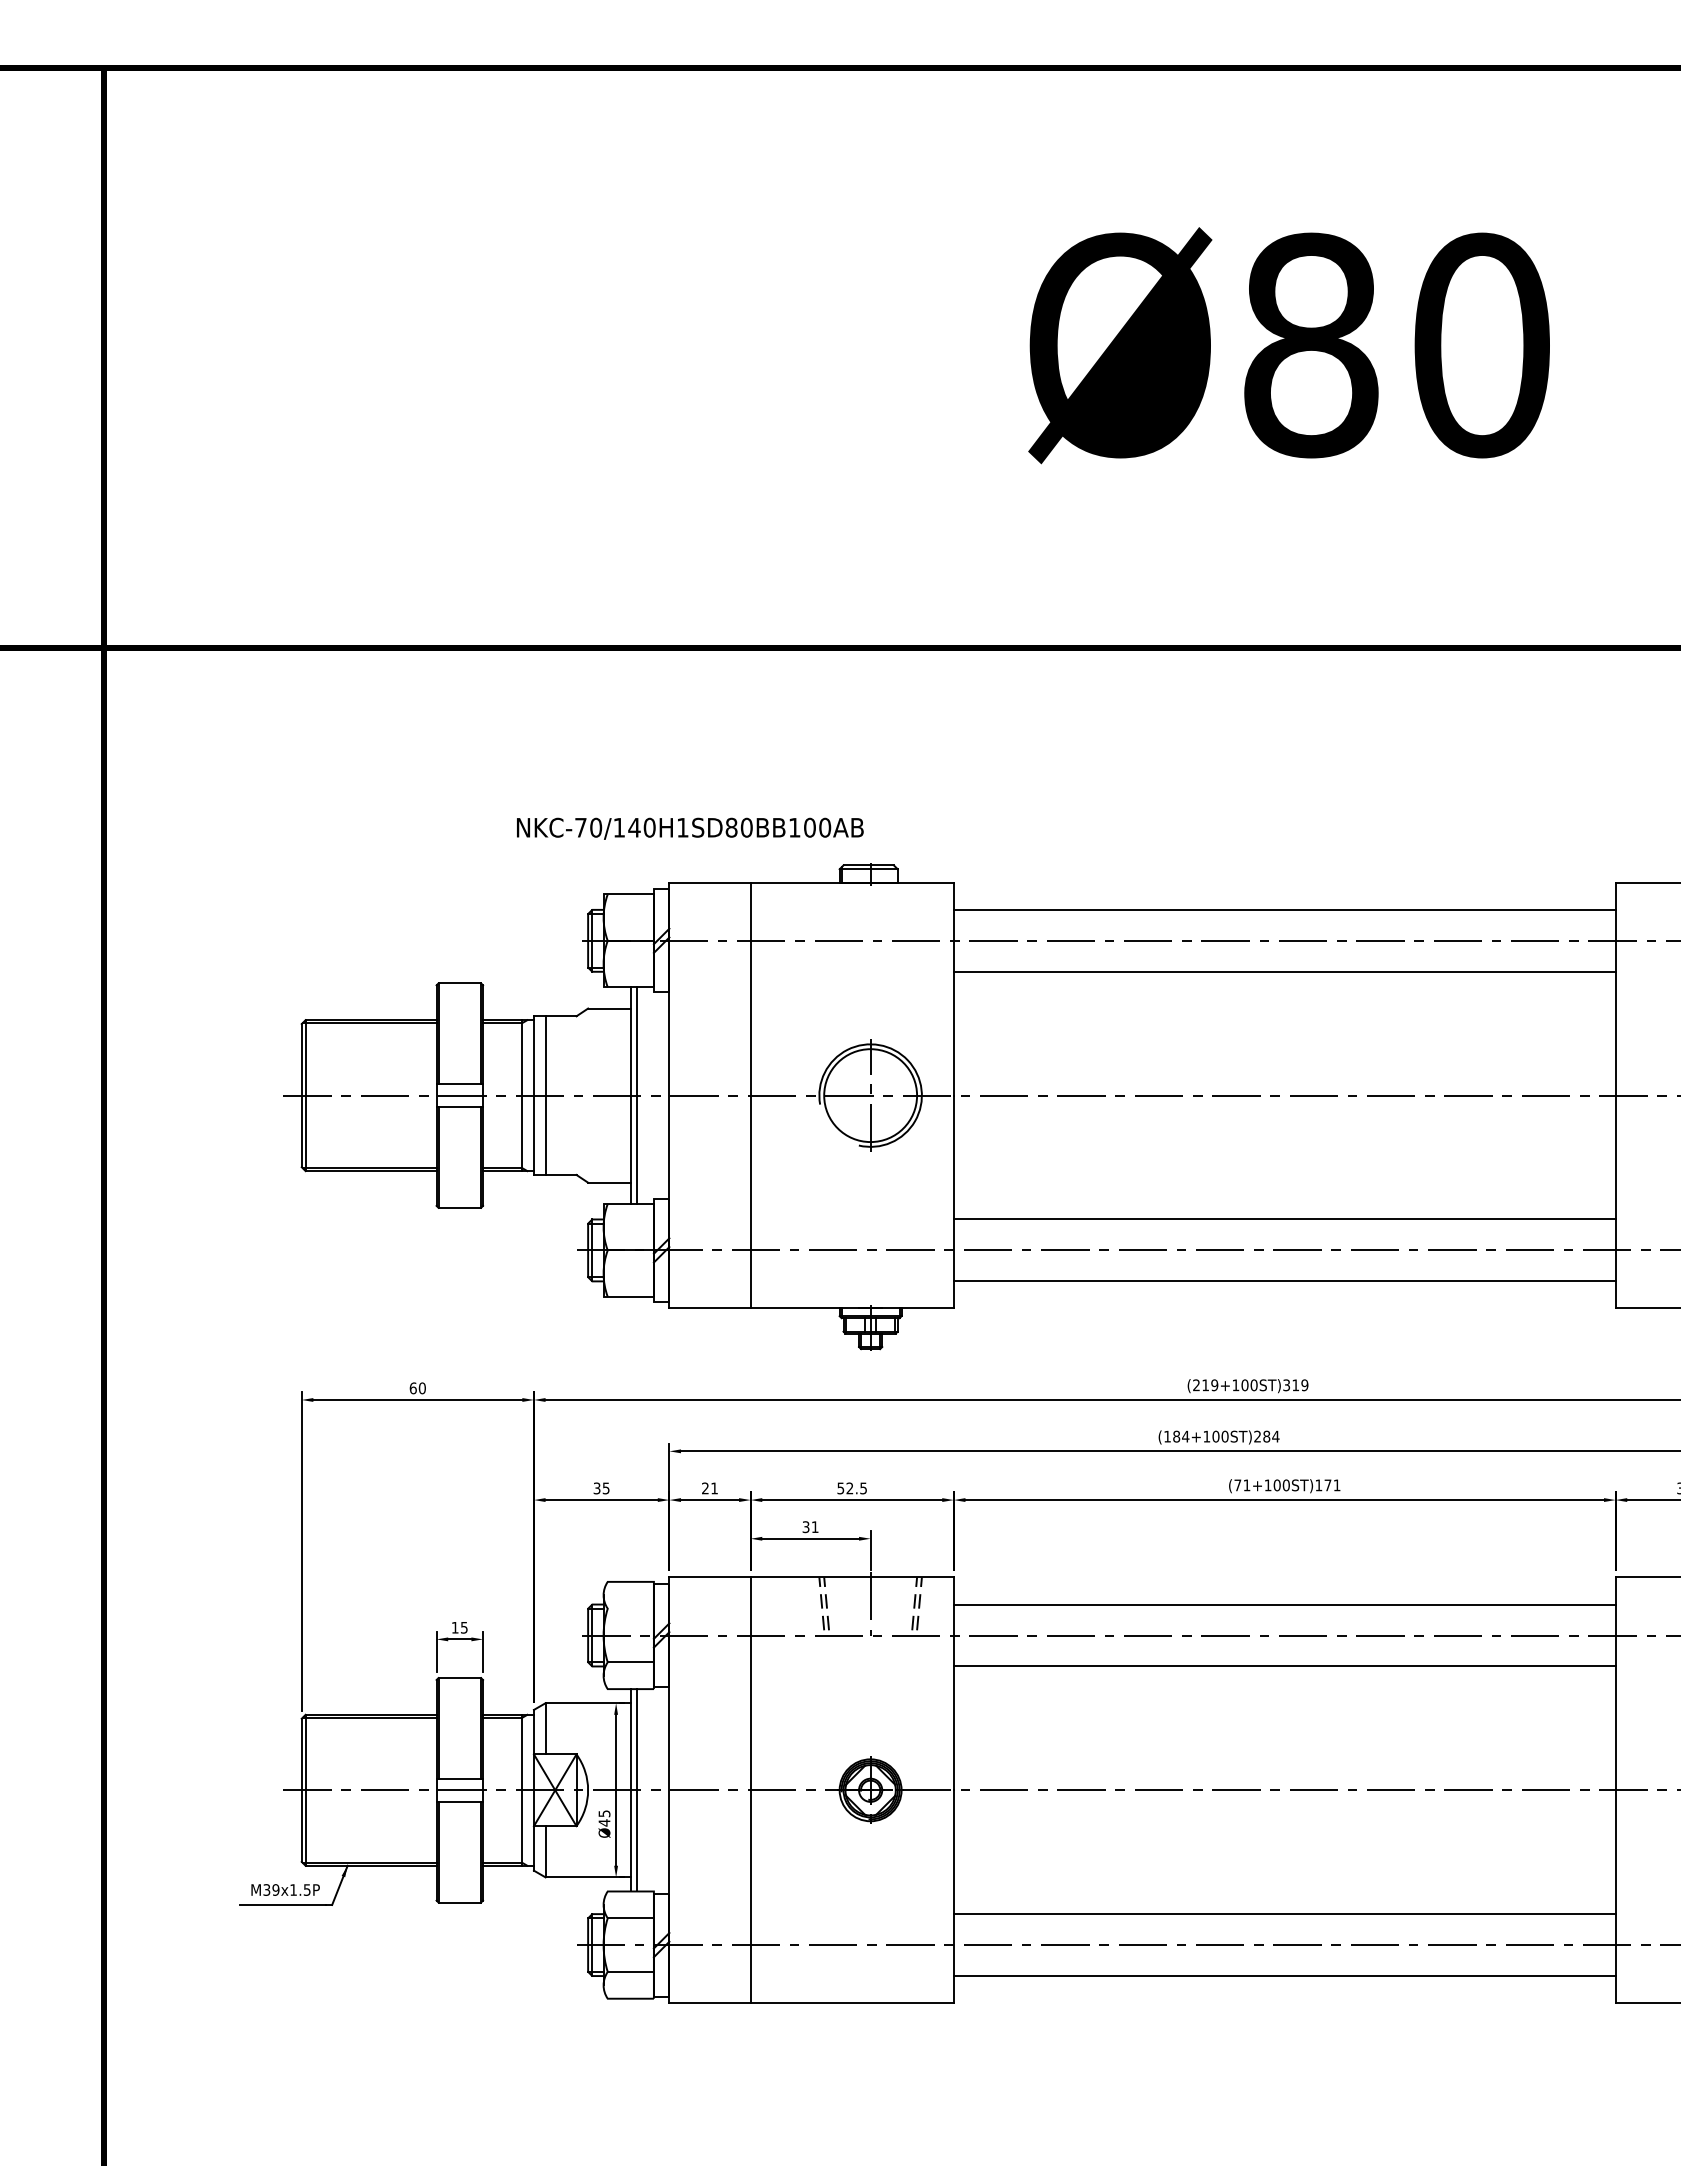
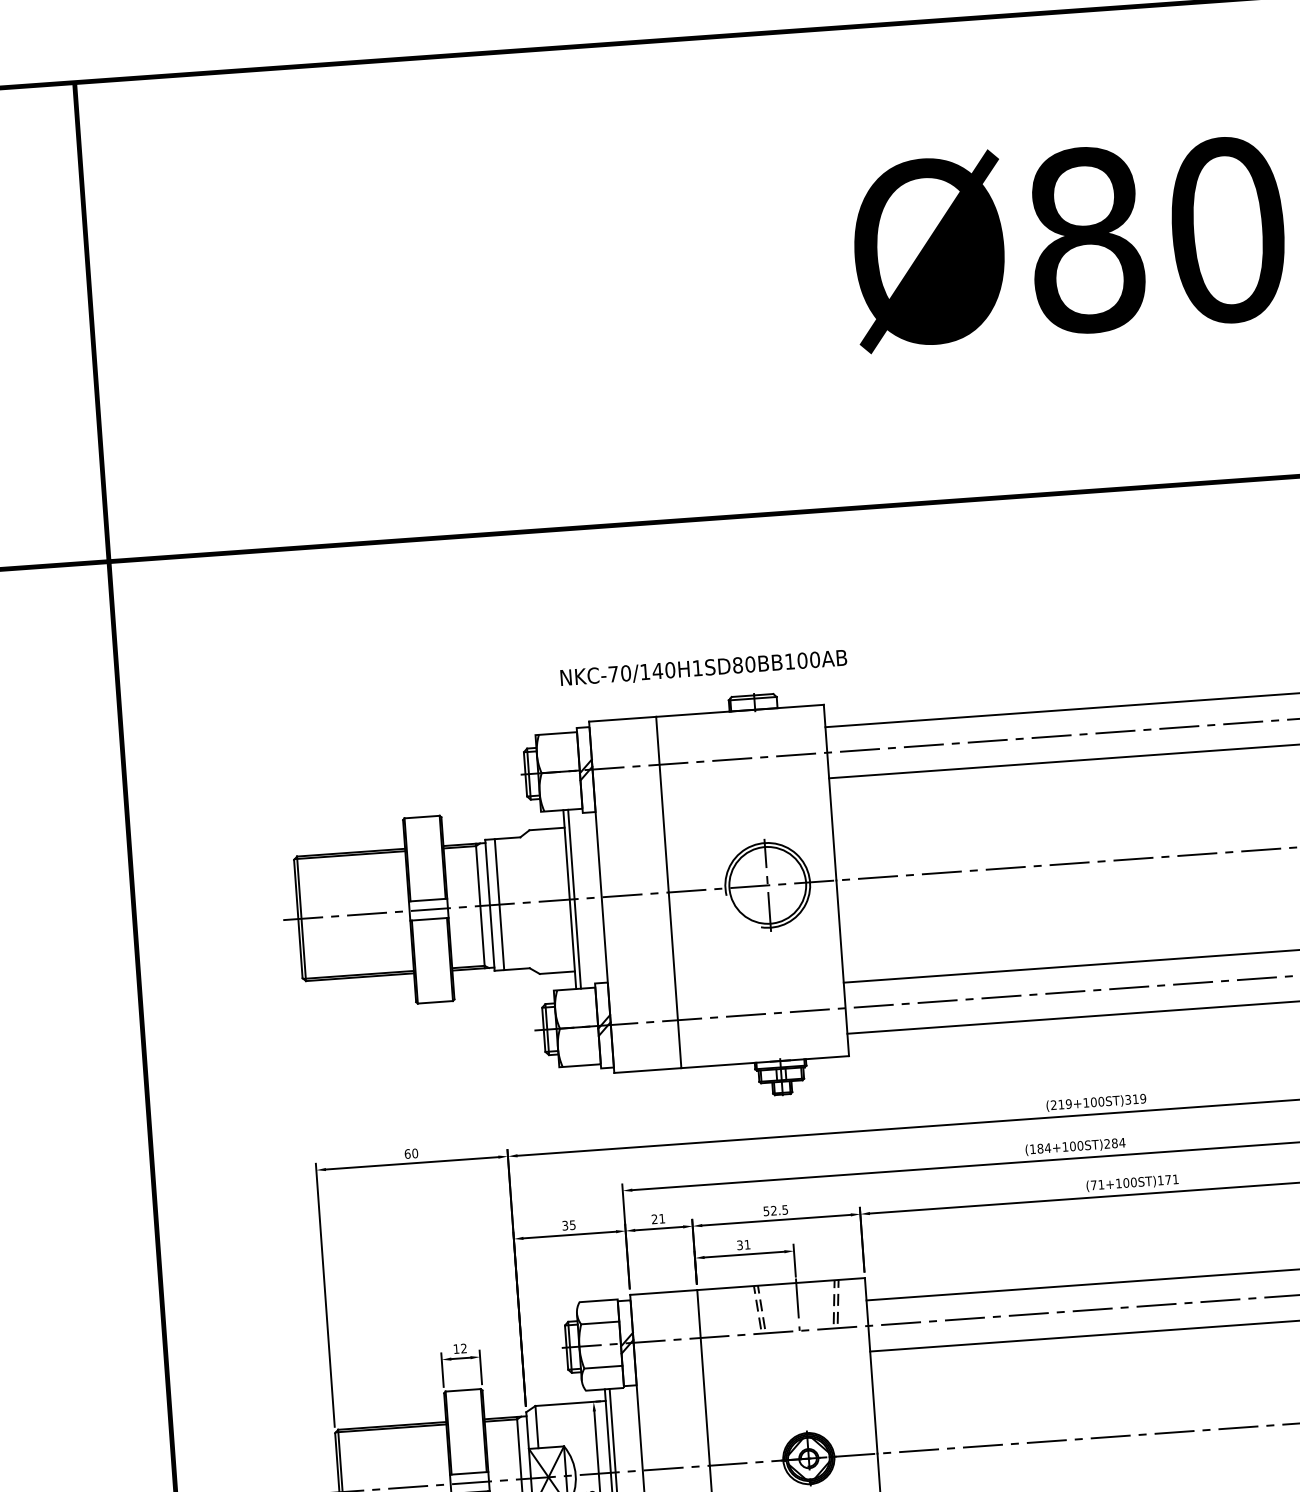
text: (690, 828) -> (703, 668), moved
line: (630, 1608) -> (599, 1322), added
text: (464, 1627) -> (464, 1348), 15 -> 12

